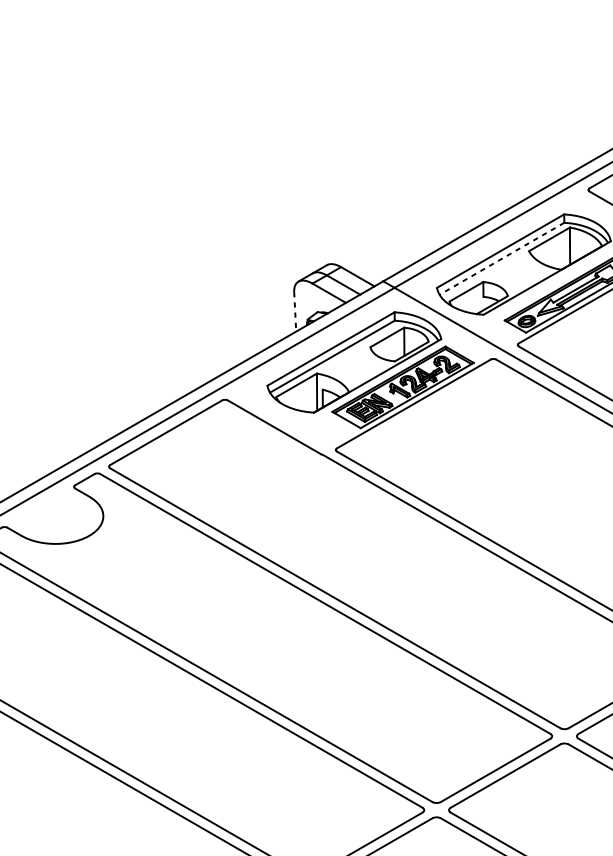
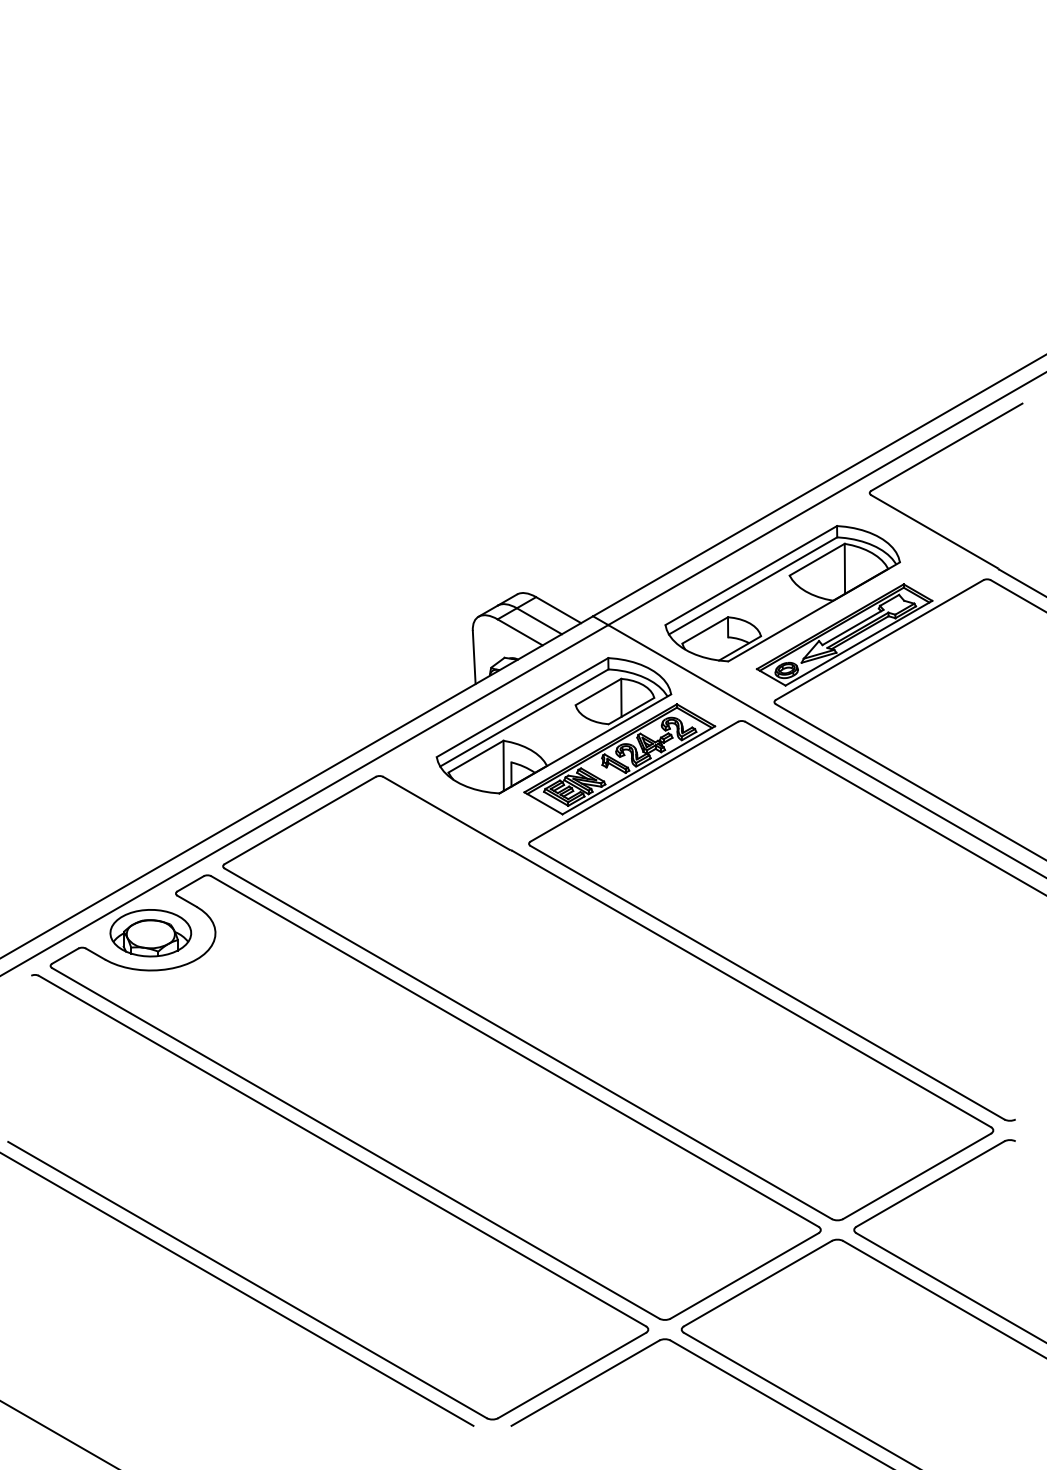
line: (501, 259) -> (752, 586), dashed -> solid
line: (295, 311) -> (474, 657), dashed -> solid
part: (55, 516) -> (150, 933), added

